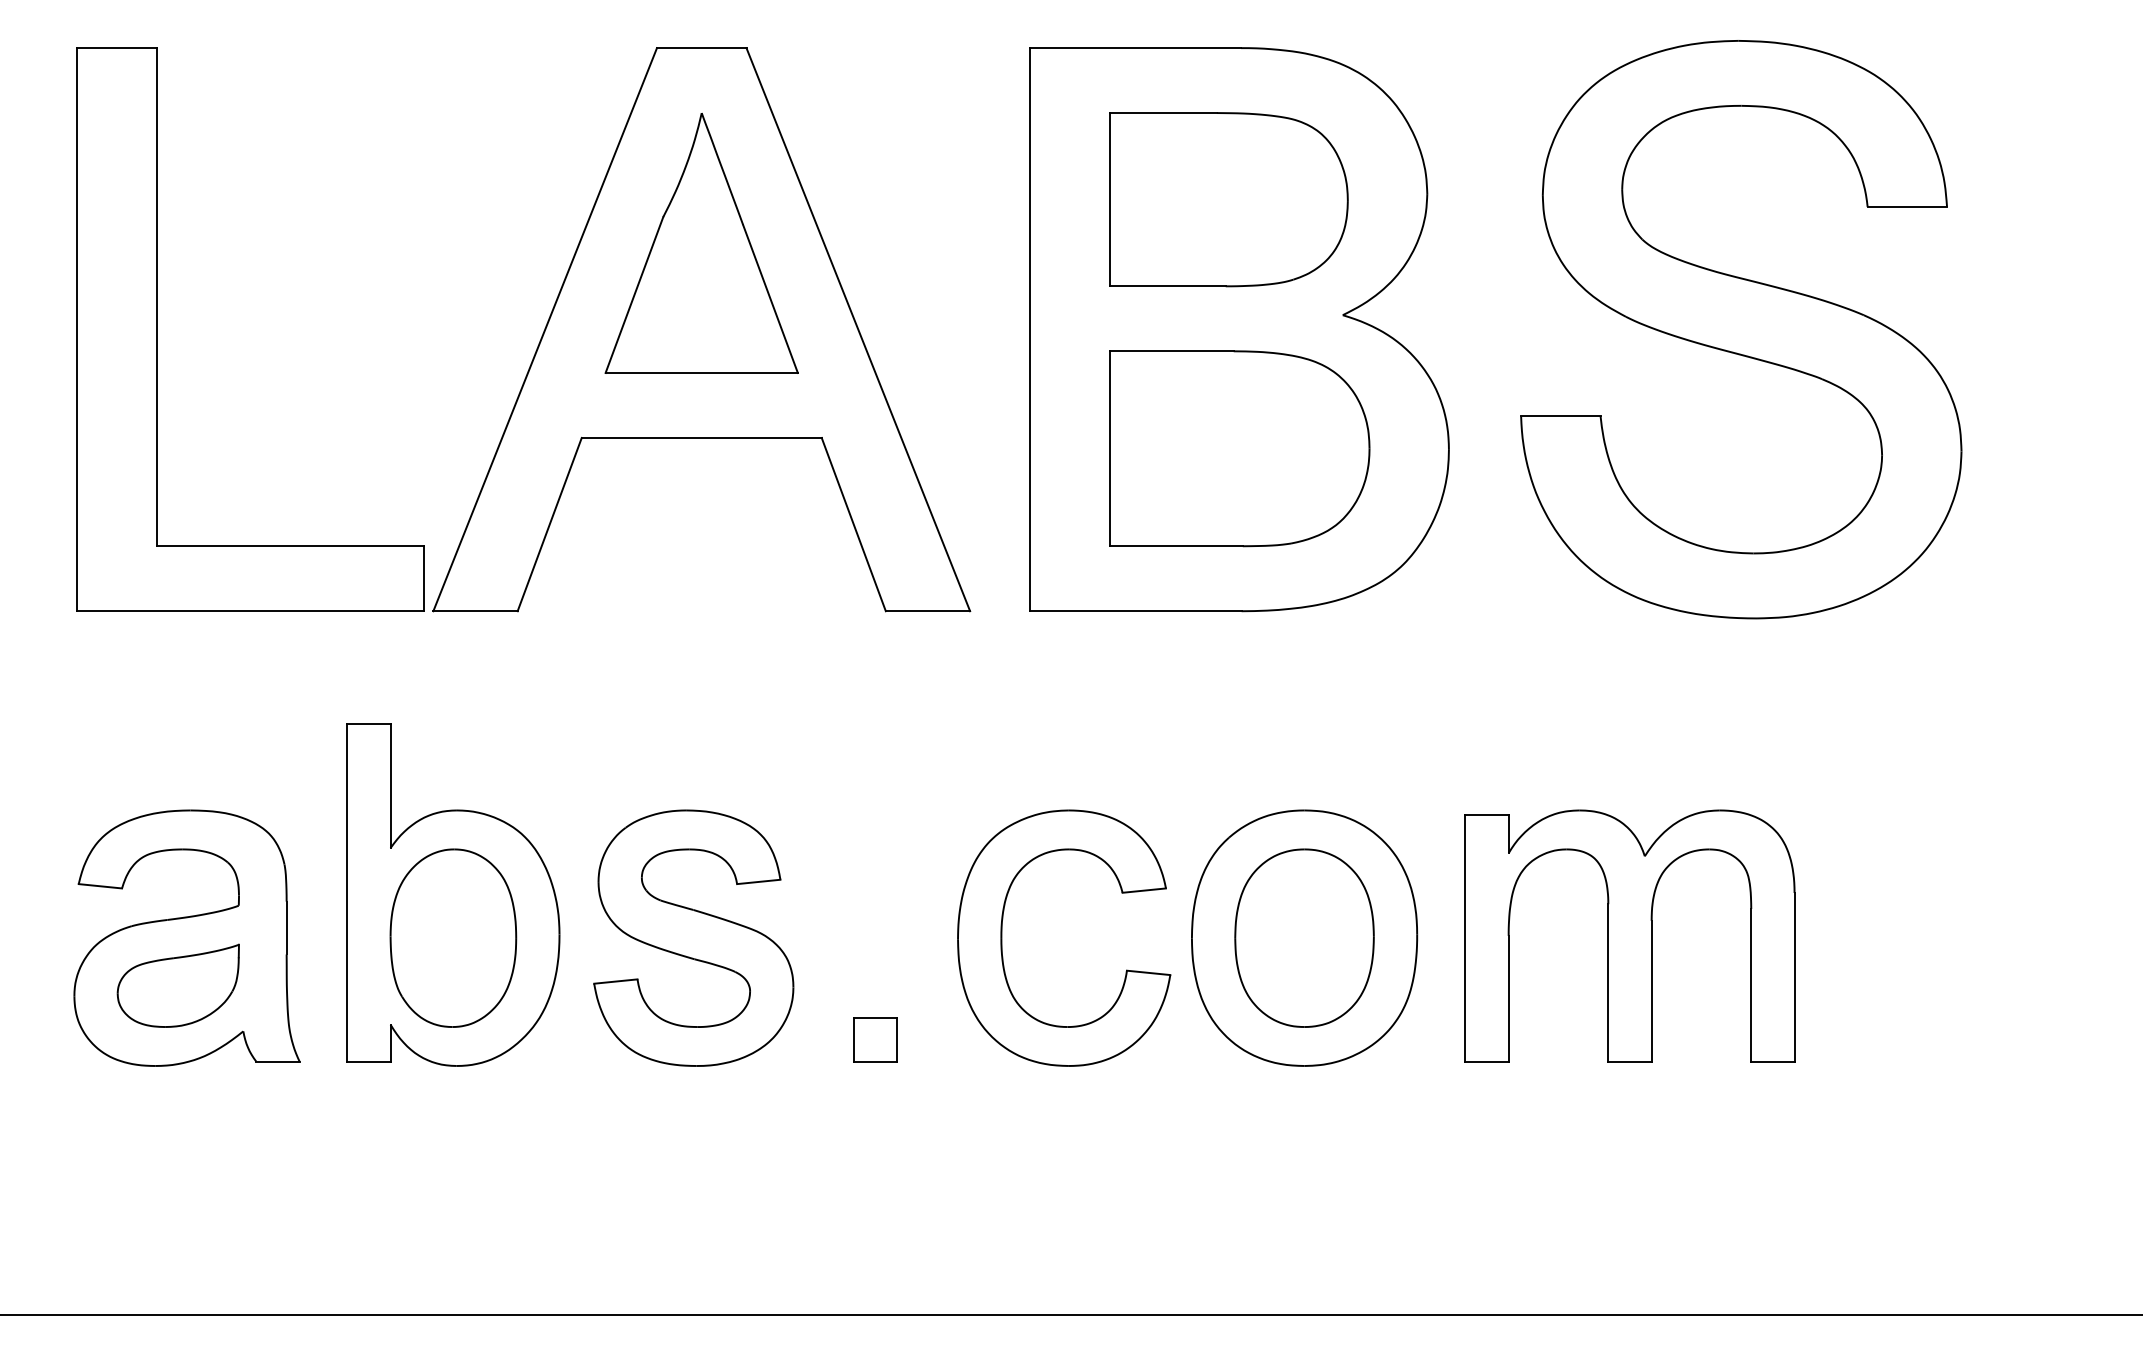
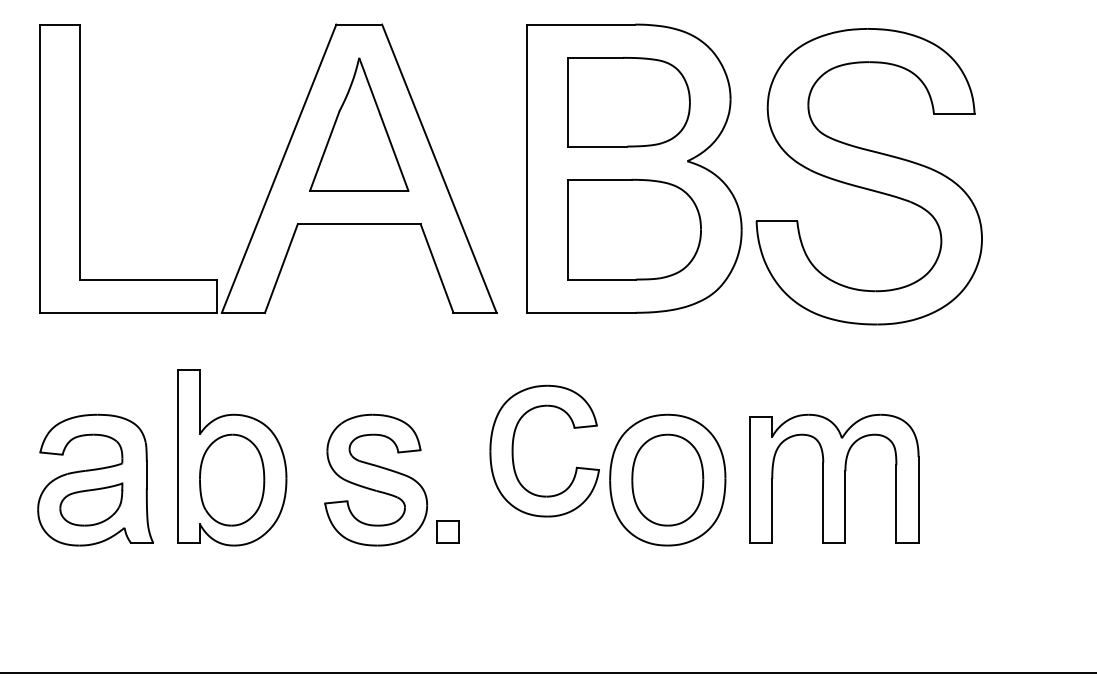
part: (1739, 329) -> (868, 176), moved
part: (694, 936) -> (376, 479), moved
part: (1003, 936) -> (513, 450), moved

